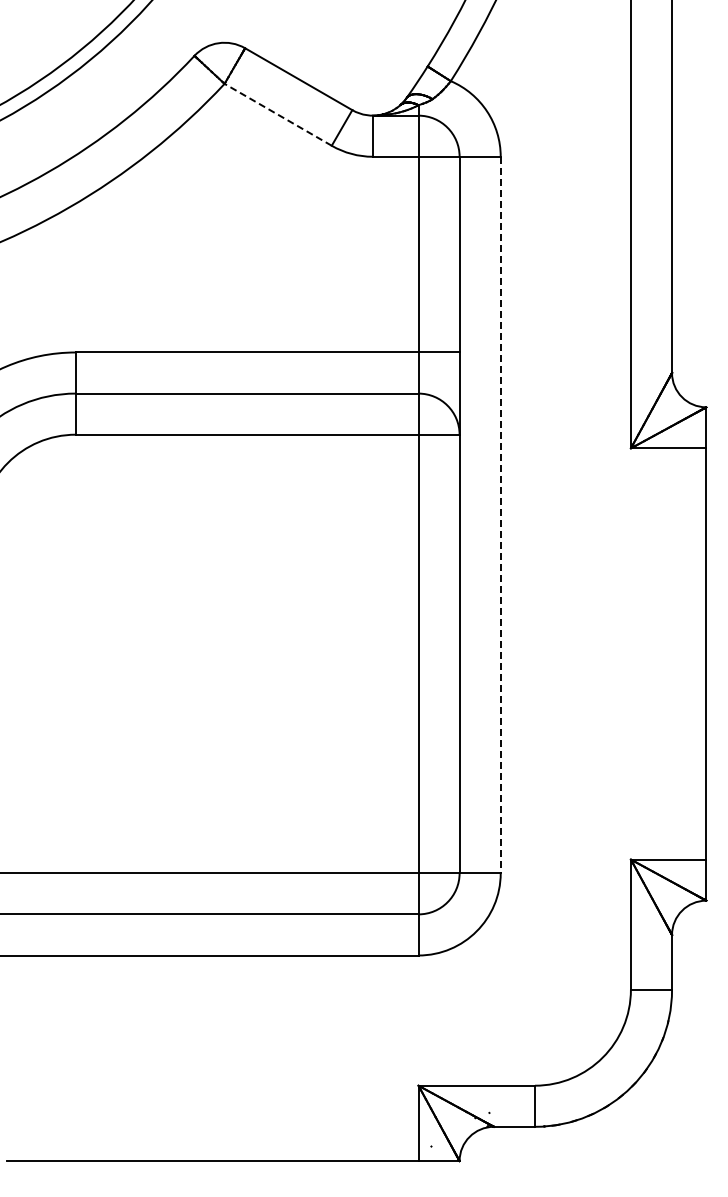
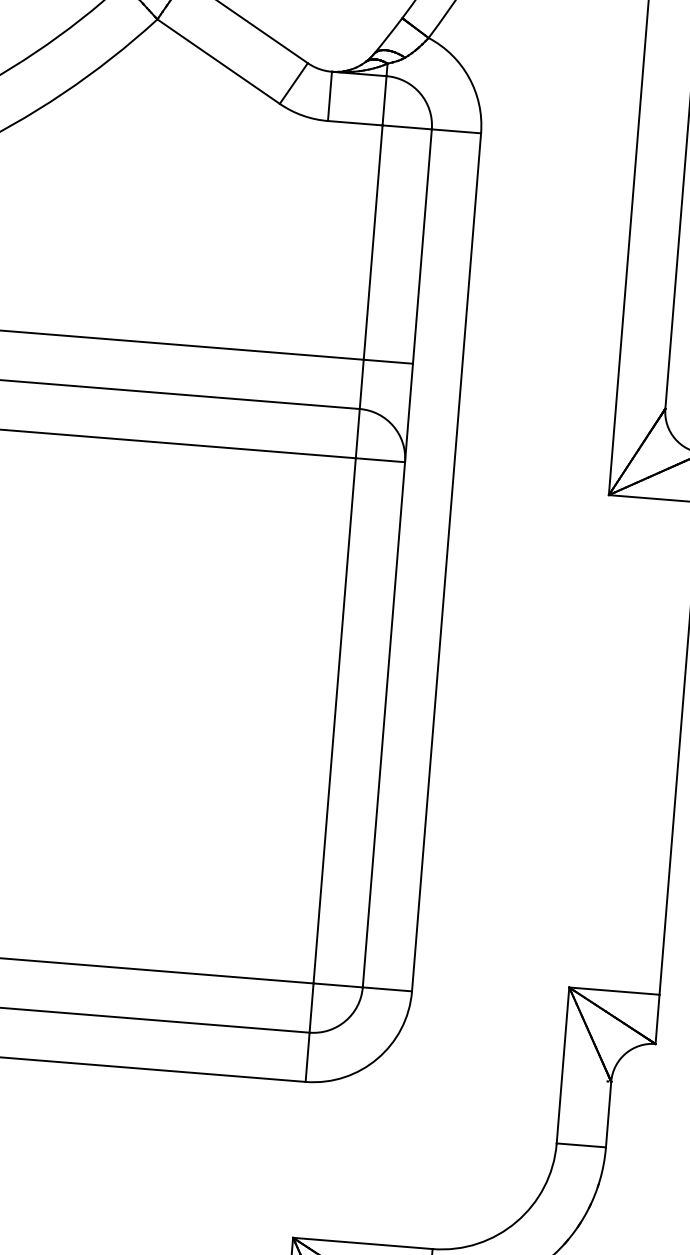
line: (278, 114) -> (219, 61), dashed -> solid
line: (500, 515) -> (446, 562), dashed -> solid

